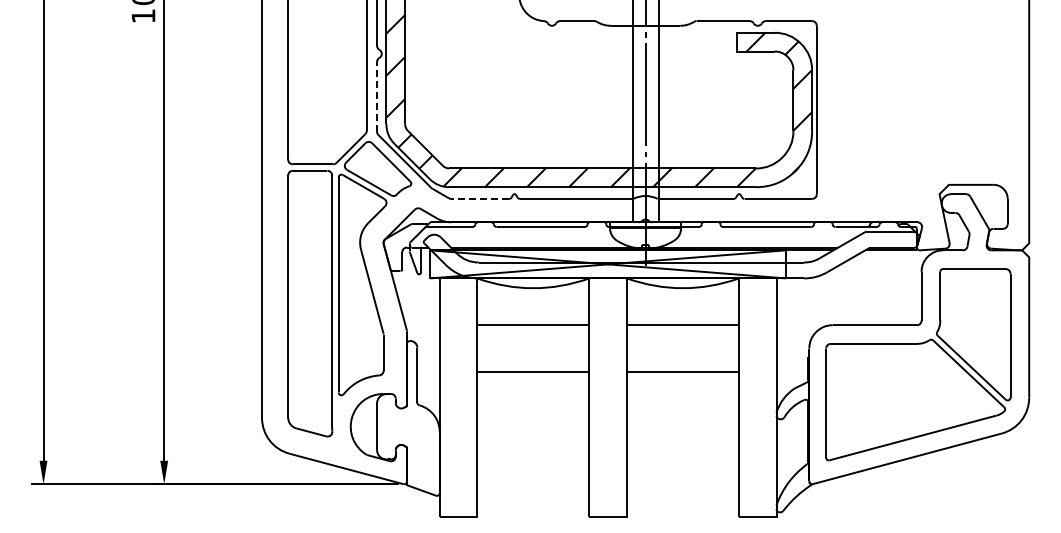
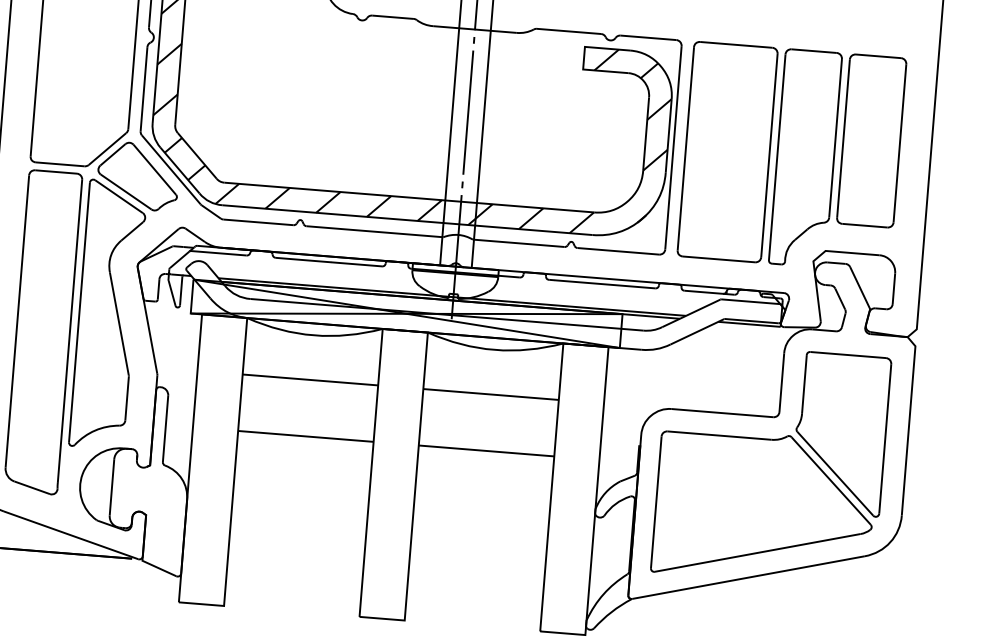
line: (377, 96) -> (144, 88), dashed -> solid
part: (914, 109) -> (791, 156), added
line: (480, 198) -> (258, 221), dashed -> solid

